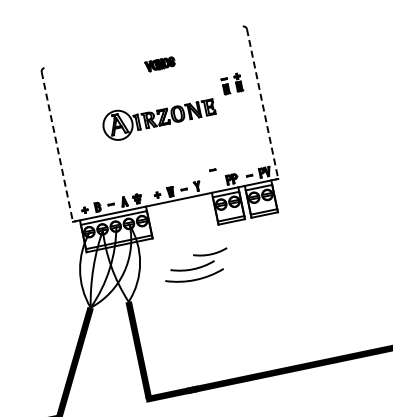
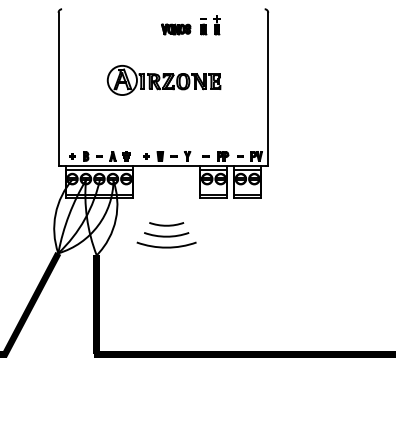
part: (232, 84) -> (210, 25), moved
line: (262, 104) -> (268, 89), dashed -> solid
line: (57, 147) -> (58, 89), dashed -> solid
part: (212, 170) -> (205, 156), moved
arc: (210, 253) -> (166, 224), moved

